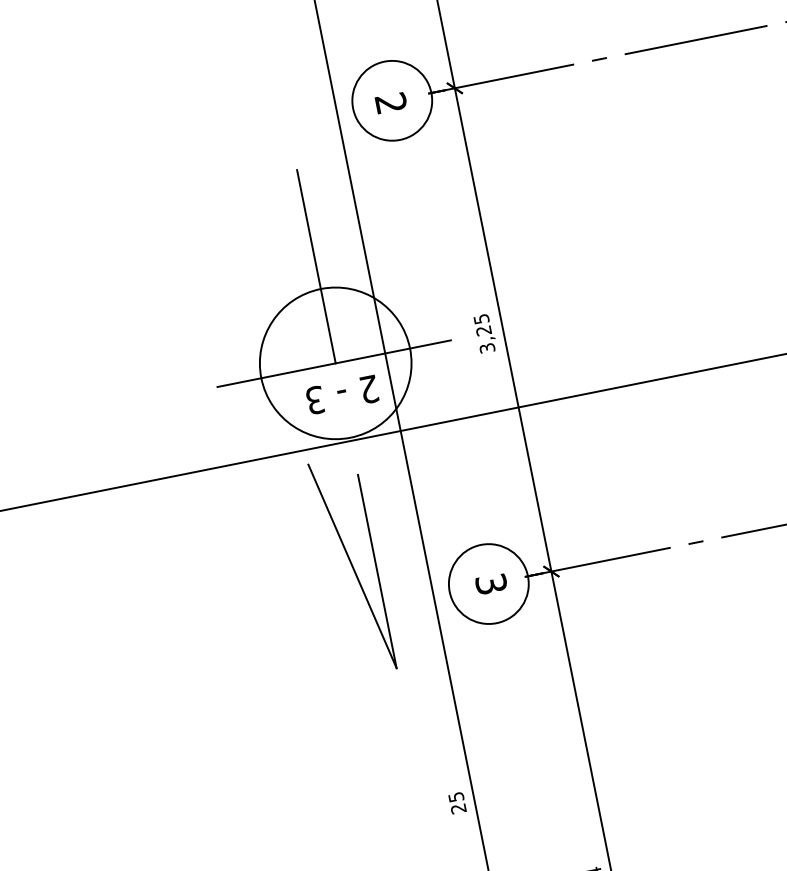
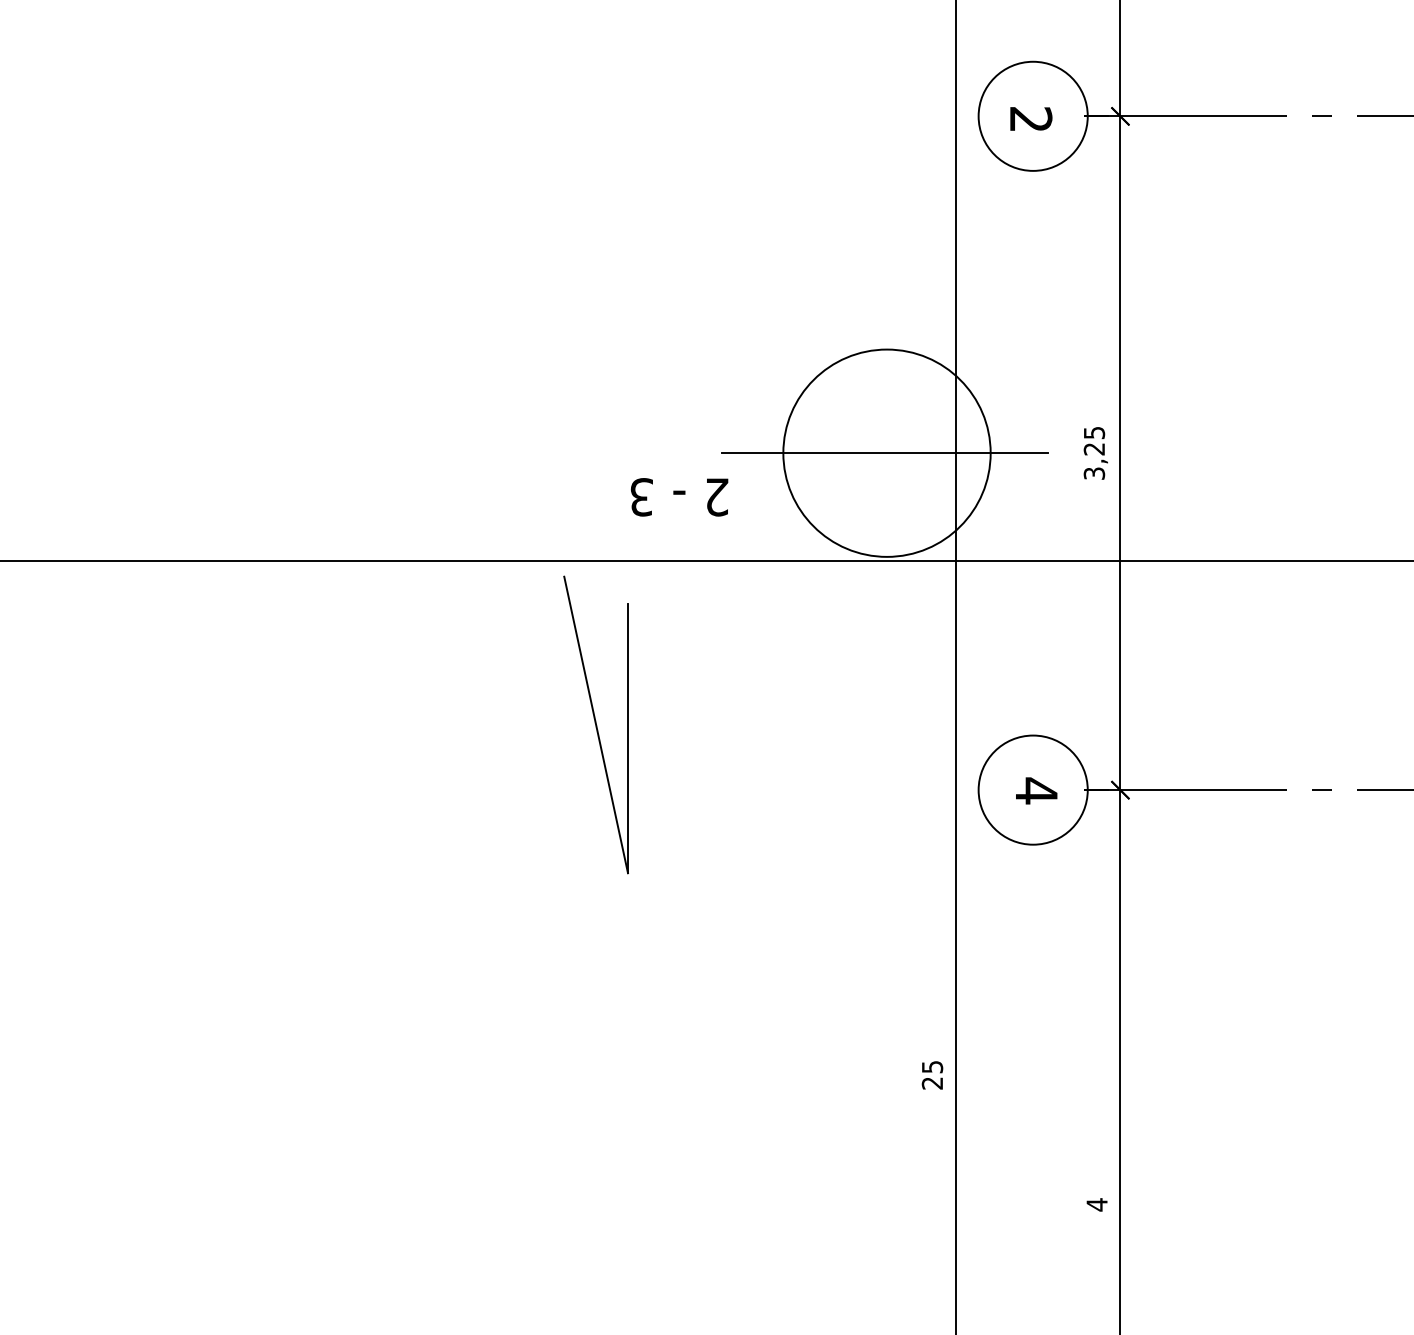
line: (316, 266) -> (887, 318), removed
text: (342, 395) -> (679, 497), moved
part: (351, 566) -> (595, 724), moved
text: (491, 583) -> (1036, 790), 3 -> 4

